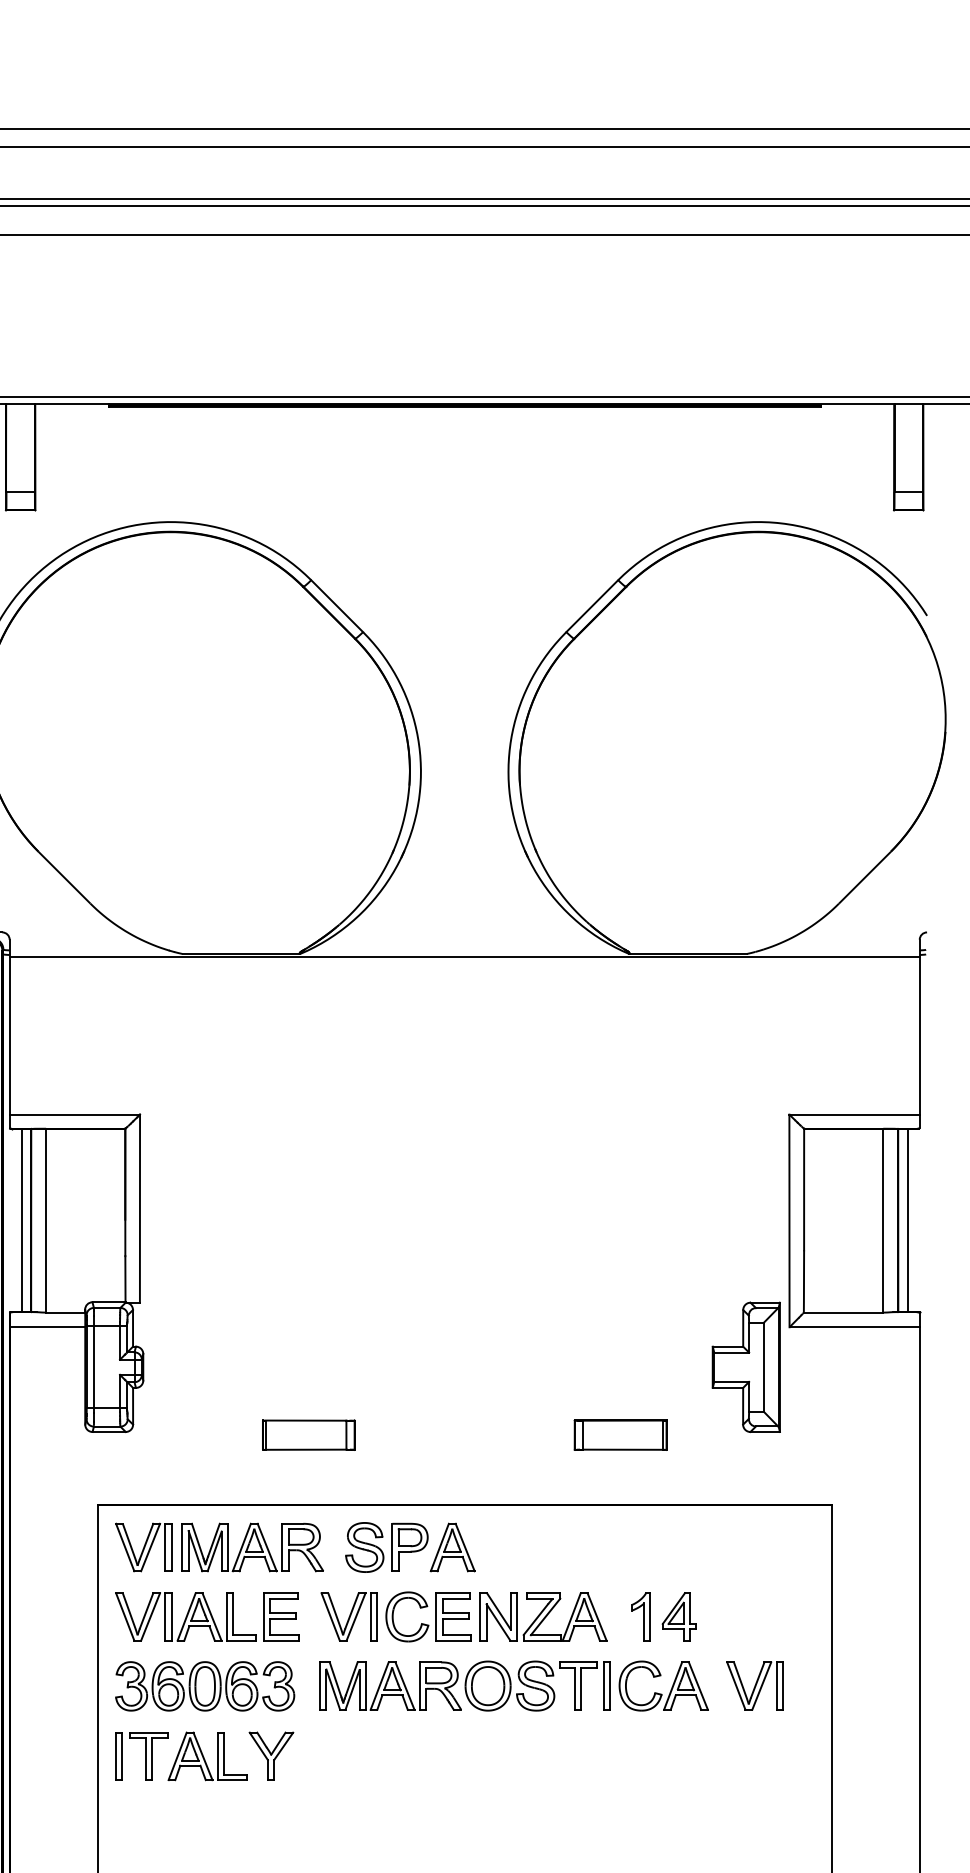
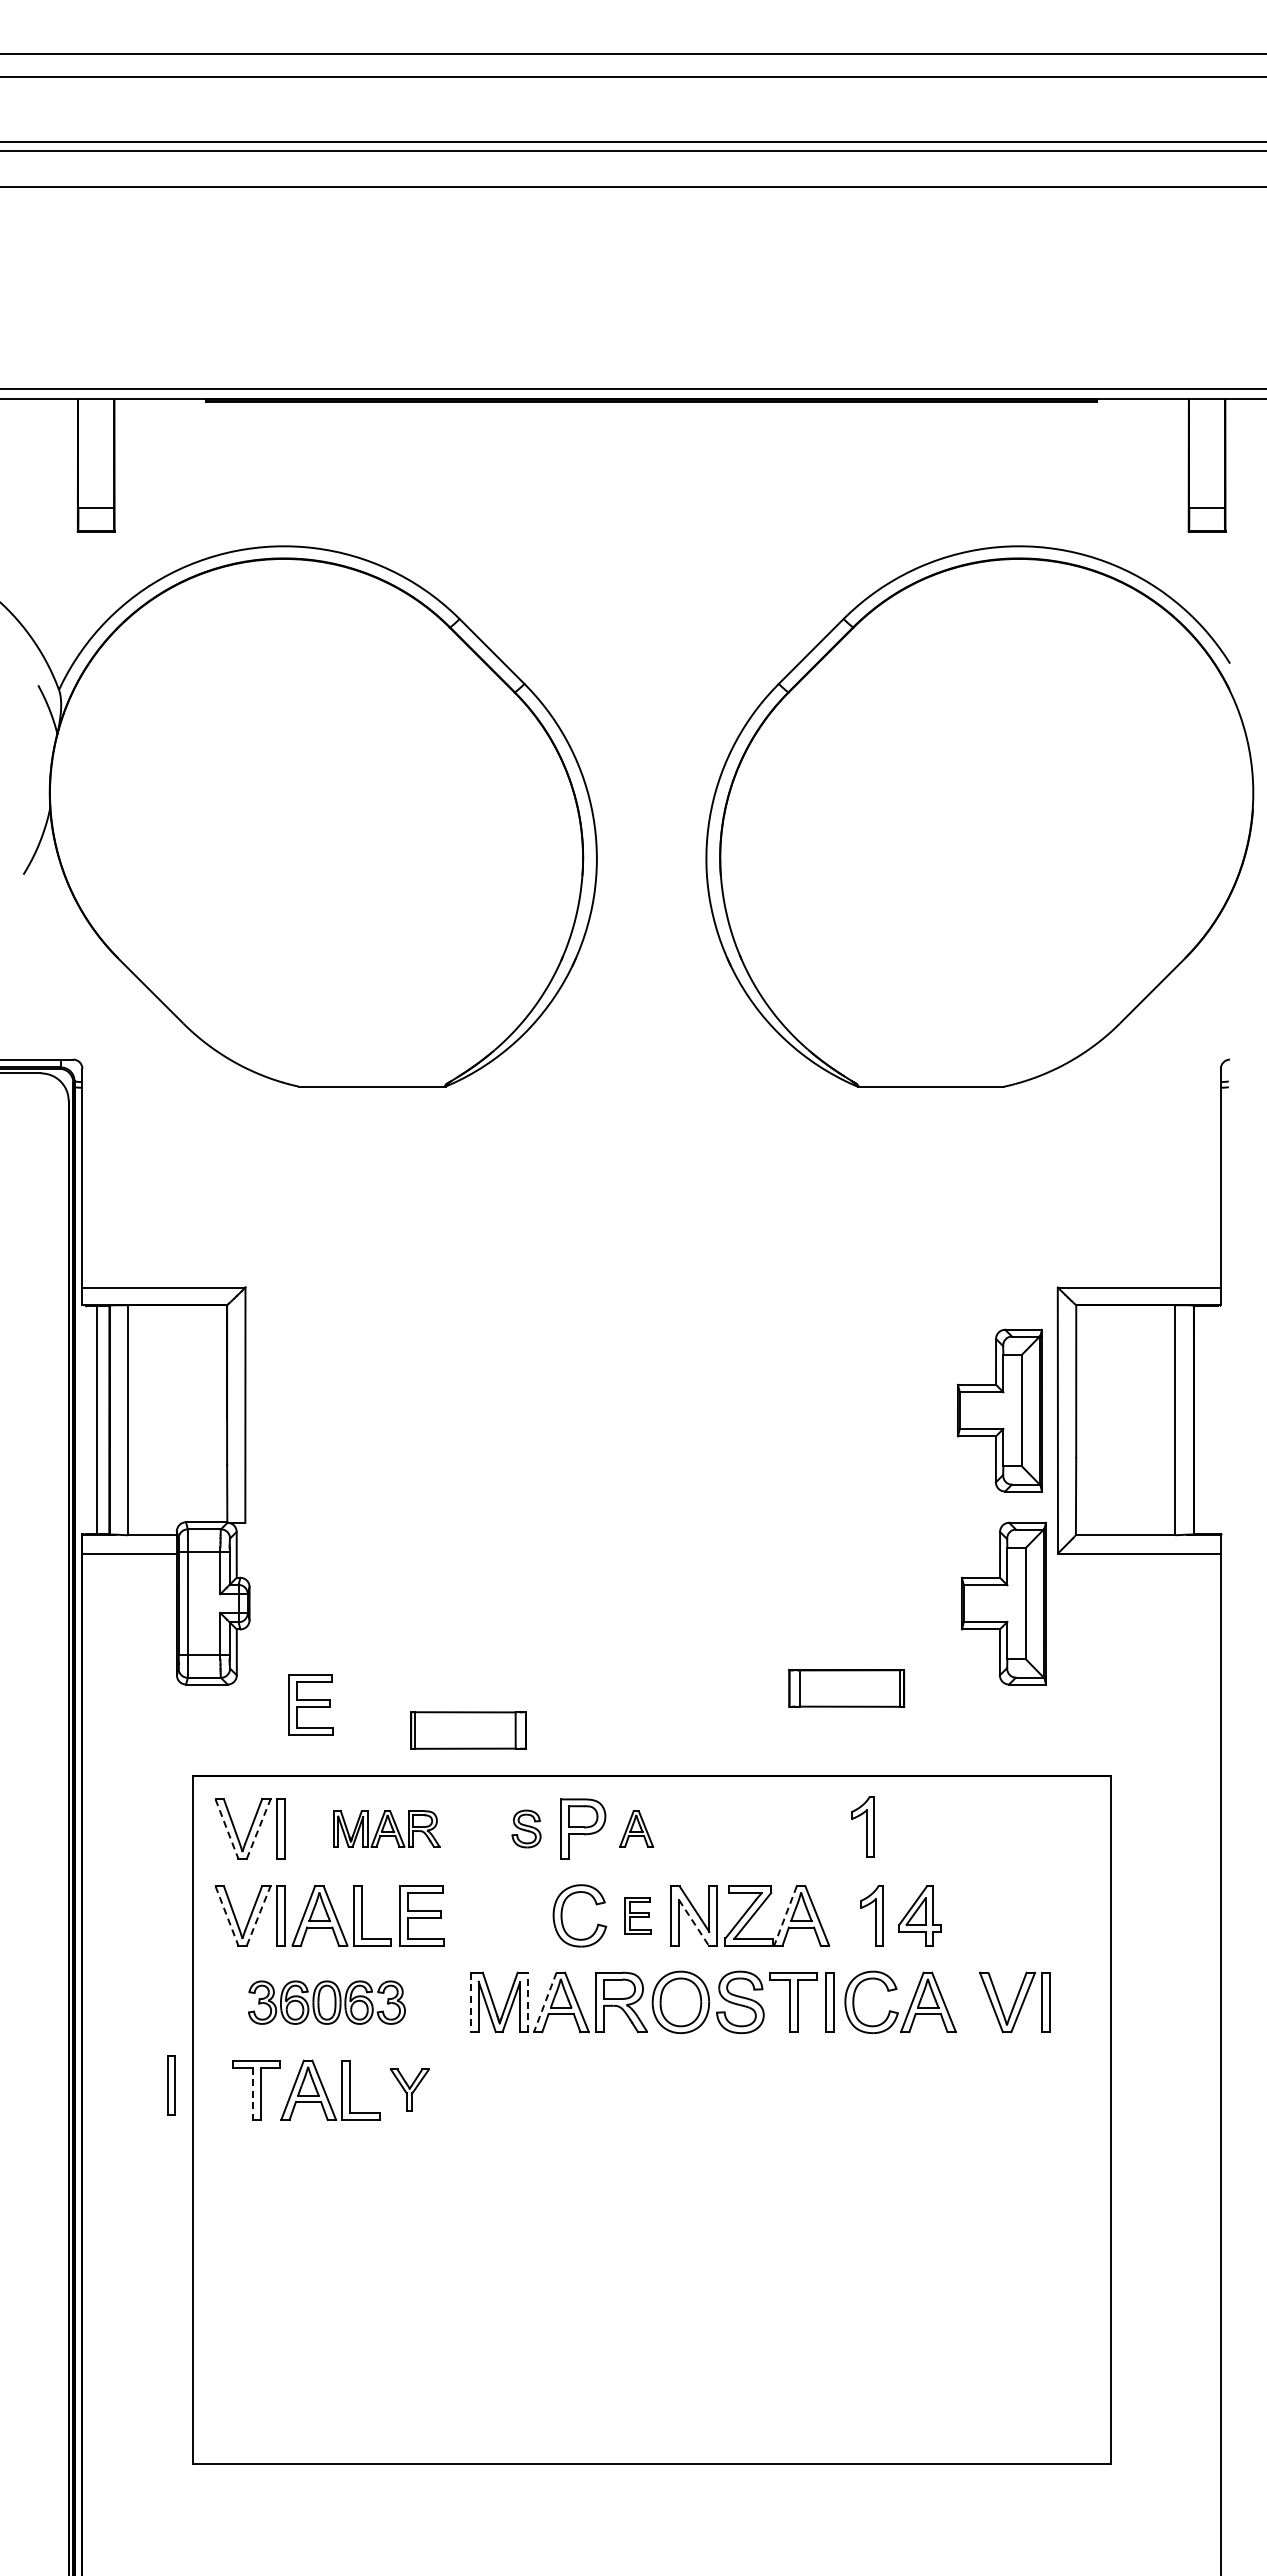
line: (464, 957) -> (651, 1090), removed
part: (742, 1212) -> (999, 1410), added
line: (907, 1220) -> (1205, 1419), removed
part: (308, 1435) -> (468, 1730), moved
part: (192, 1447) -> (310, 1704), added
part: (633, 1545) -> (862, 1826), added
line: (124, 1547) -> (226, 1829), solid -> dashed
line: (150, 1547) -> (258, 1829), solid -> dashed
part: (252, 1547) -> (386, 1828), size x0.6
part: (364, 1547) -> (526, 1828), size x0.6
part: (452, 1547) -> (636, 1828), size x0.6
line: (124, 1616) -> (226, 1915), solid -> dashed
line: (150, 1616) -> (258, 1915), solid -> dashed
part: (348, 1616) -> (506, 1915), removed
part: (453, 1616) -> (637, 1915), size x0.6
line: (571, 1616) -> (785, 1915), solid -> dashed
line: (498, 1623) -> (694, 1923), solid -> dashed
part: (204, 1686) -> (326, 2002), size x0.7
line: (319, 1686) -> (470, 2002), solid -> dashed
line: (365, 1686) -> (527, 2002), solid -> dashed
line: (379, 1686) -> (545, 2002), solid -> dashed
part: (271, 1755) -> (409, 2089), size x0.7
part: (119, 1756) -> (171, 2085), moved
line: (145, 1759) -> (252, 2094), solid -> dashed

